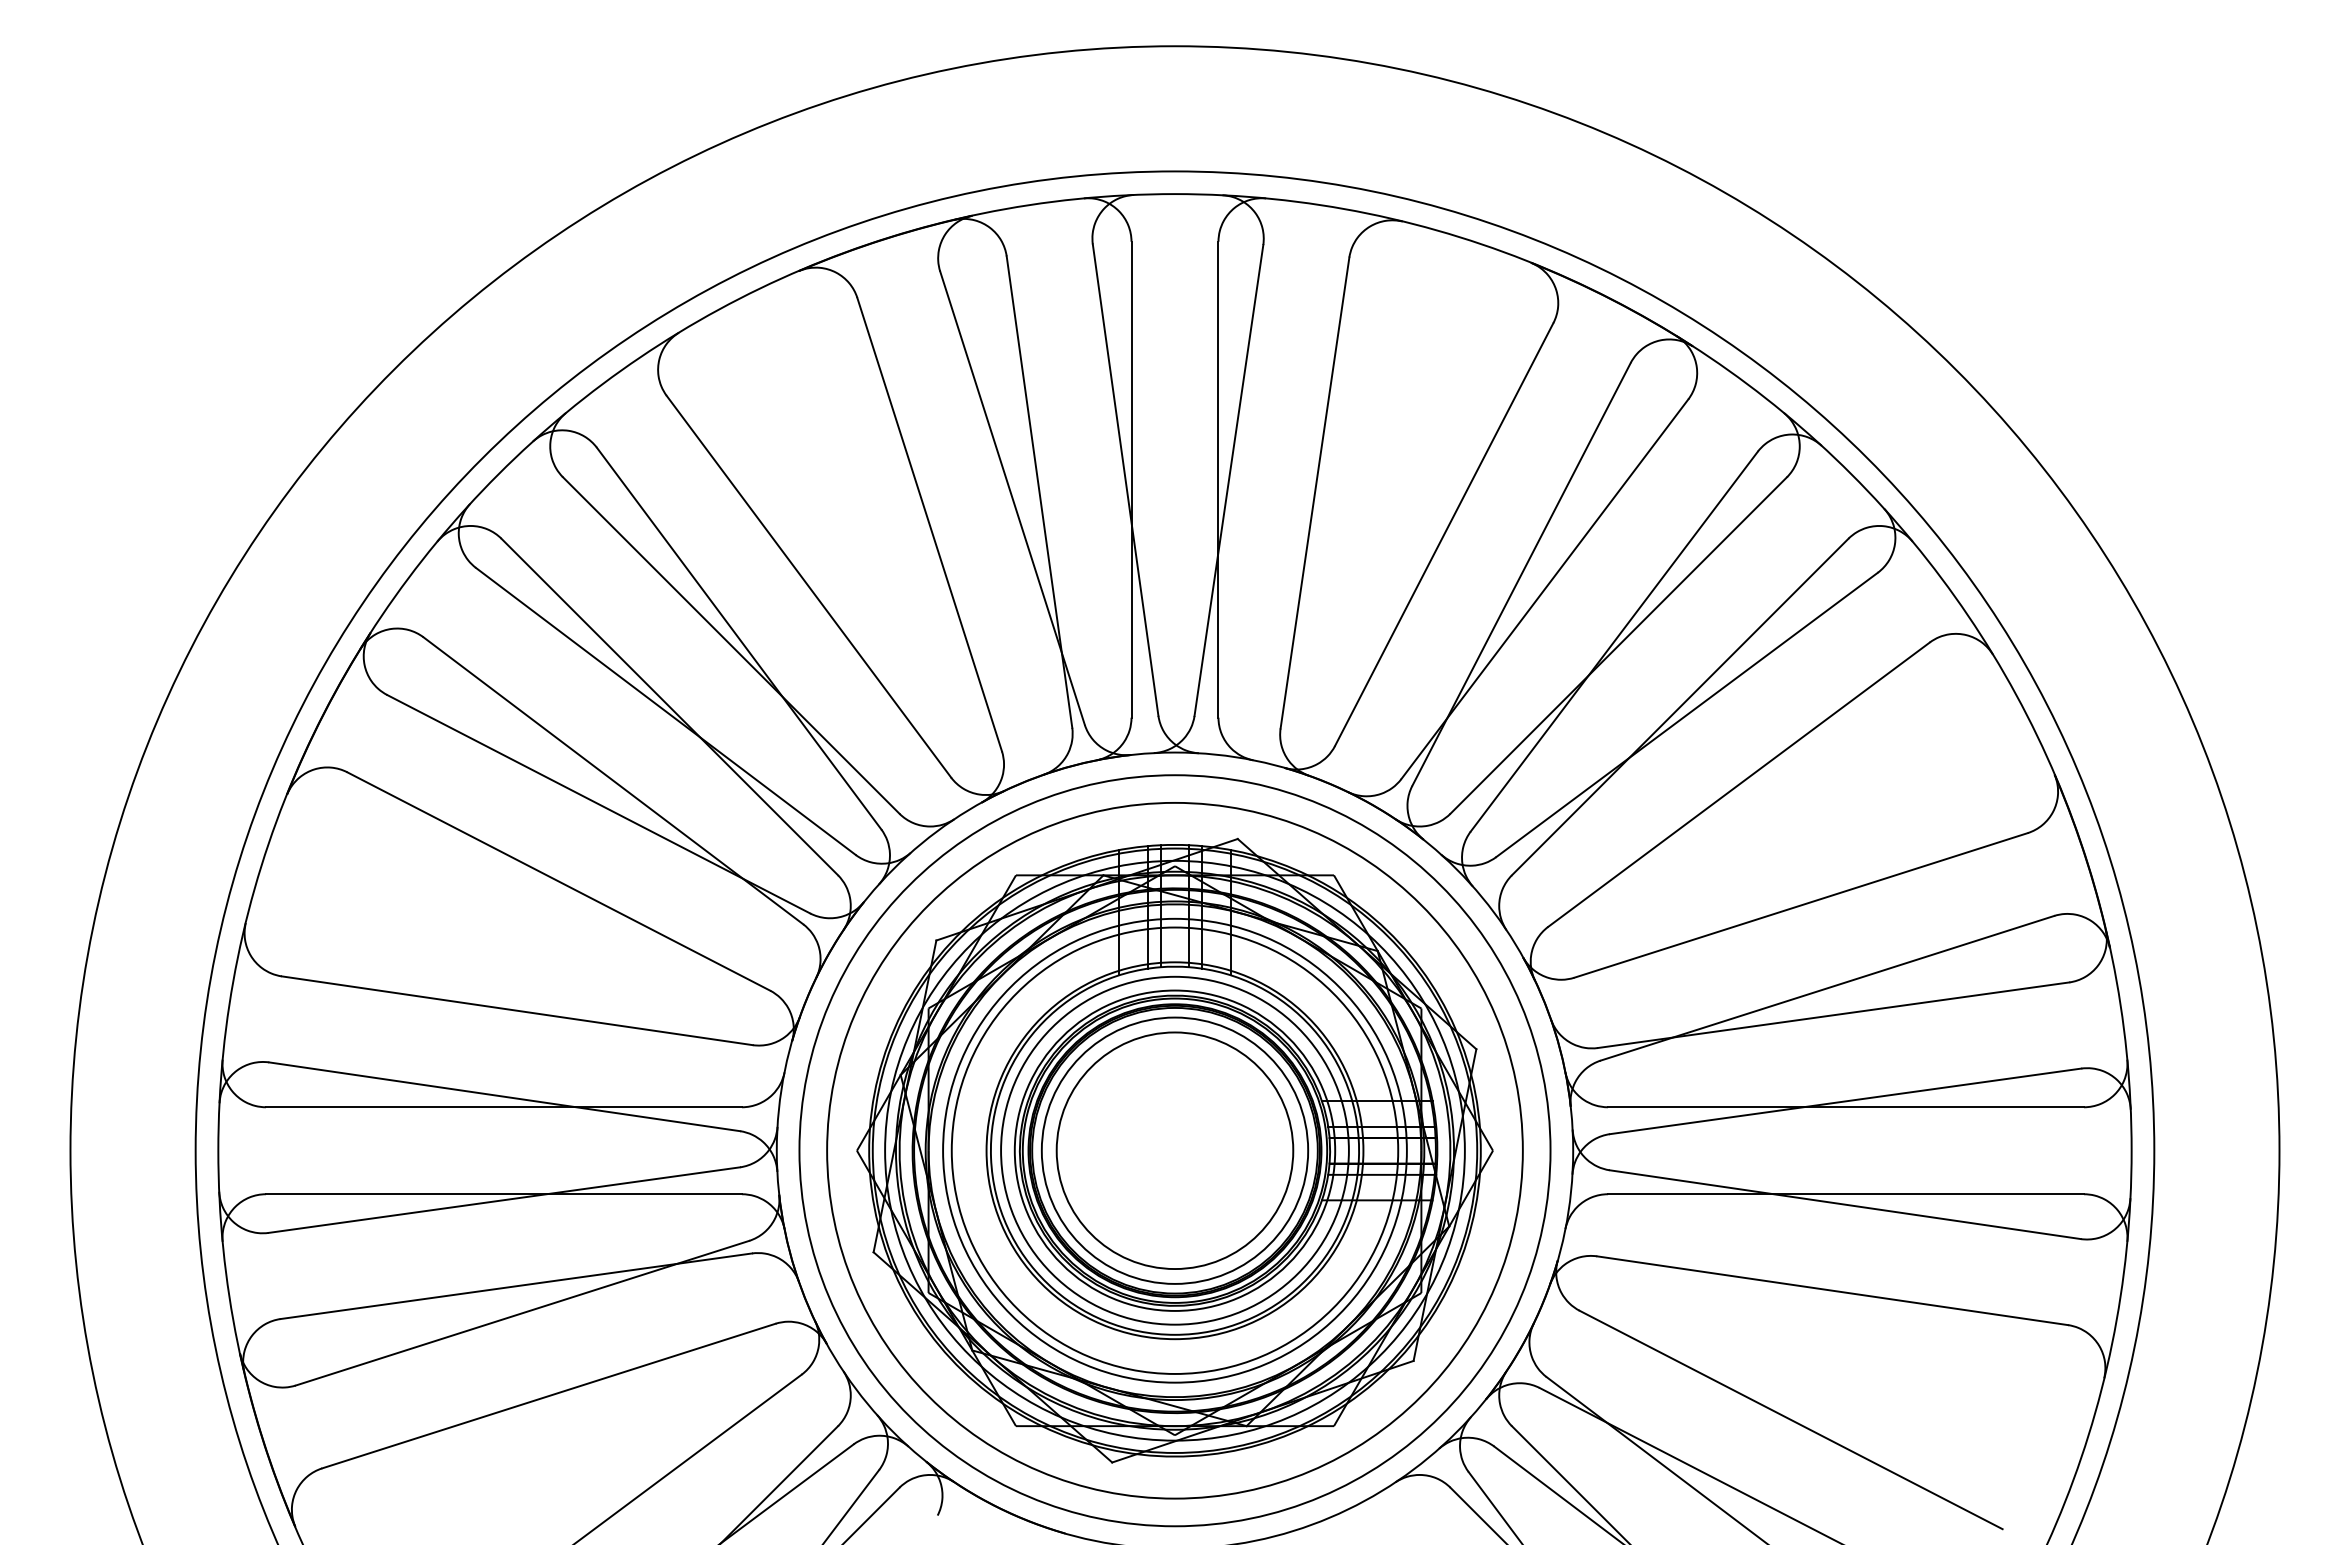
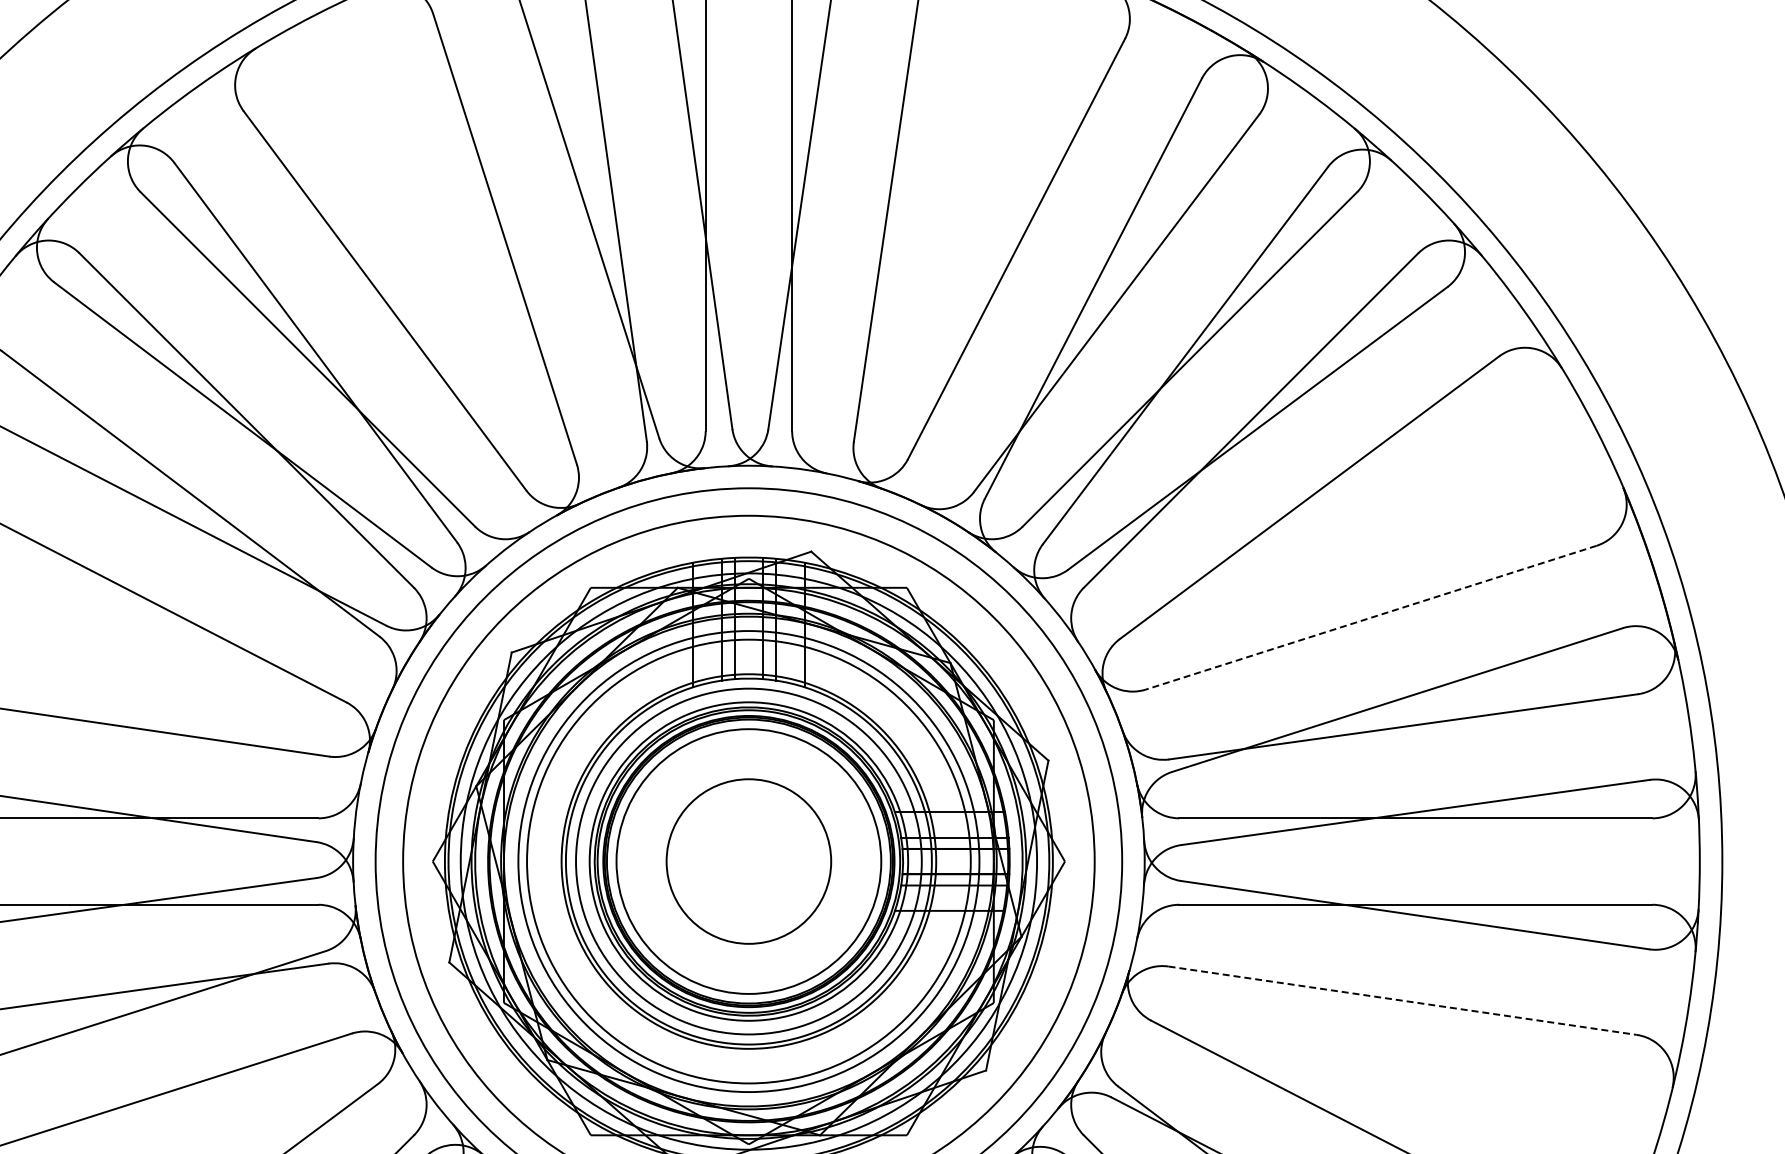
line: (1801, 905) -> (1371, 617), solid -> dashed
circle: (1174, 1150) -> (748, 861), size x0.7
line: (1832, 1290) -> (1402, 1000), solid -> dashed

